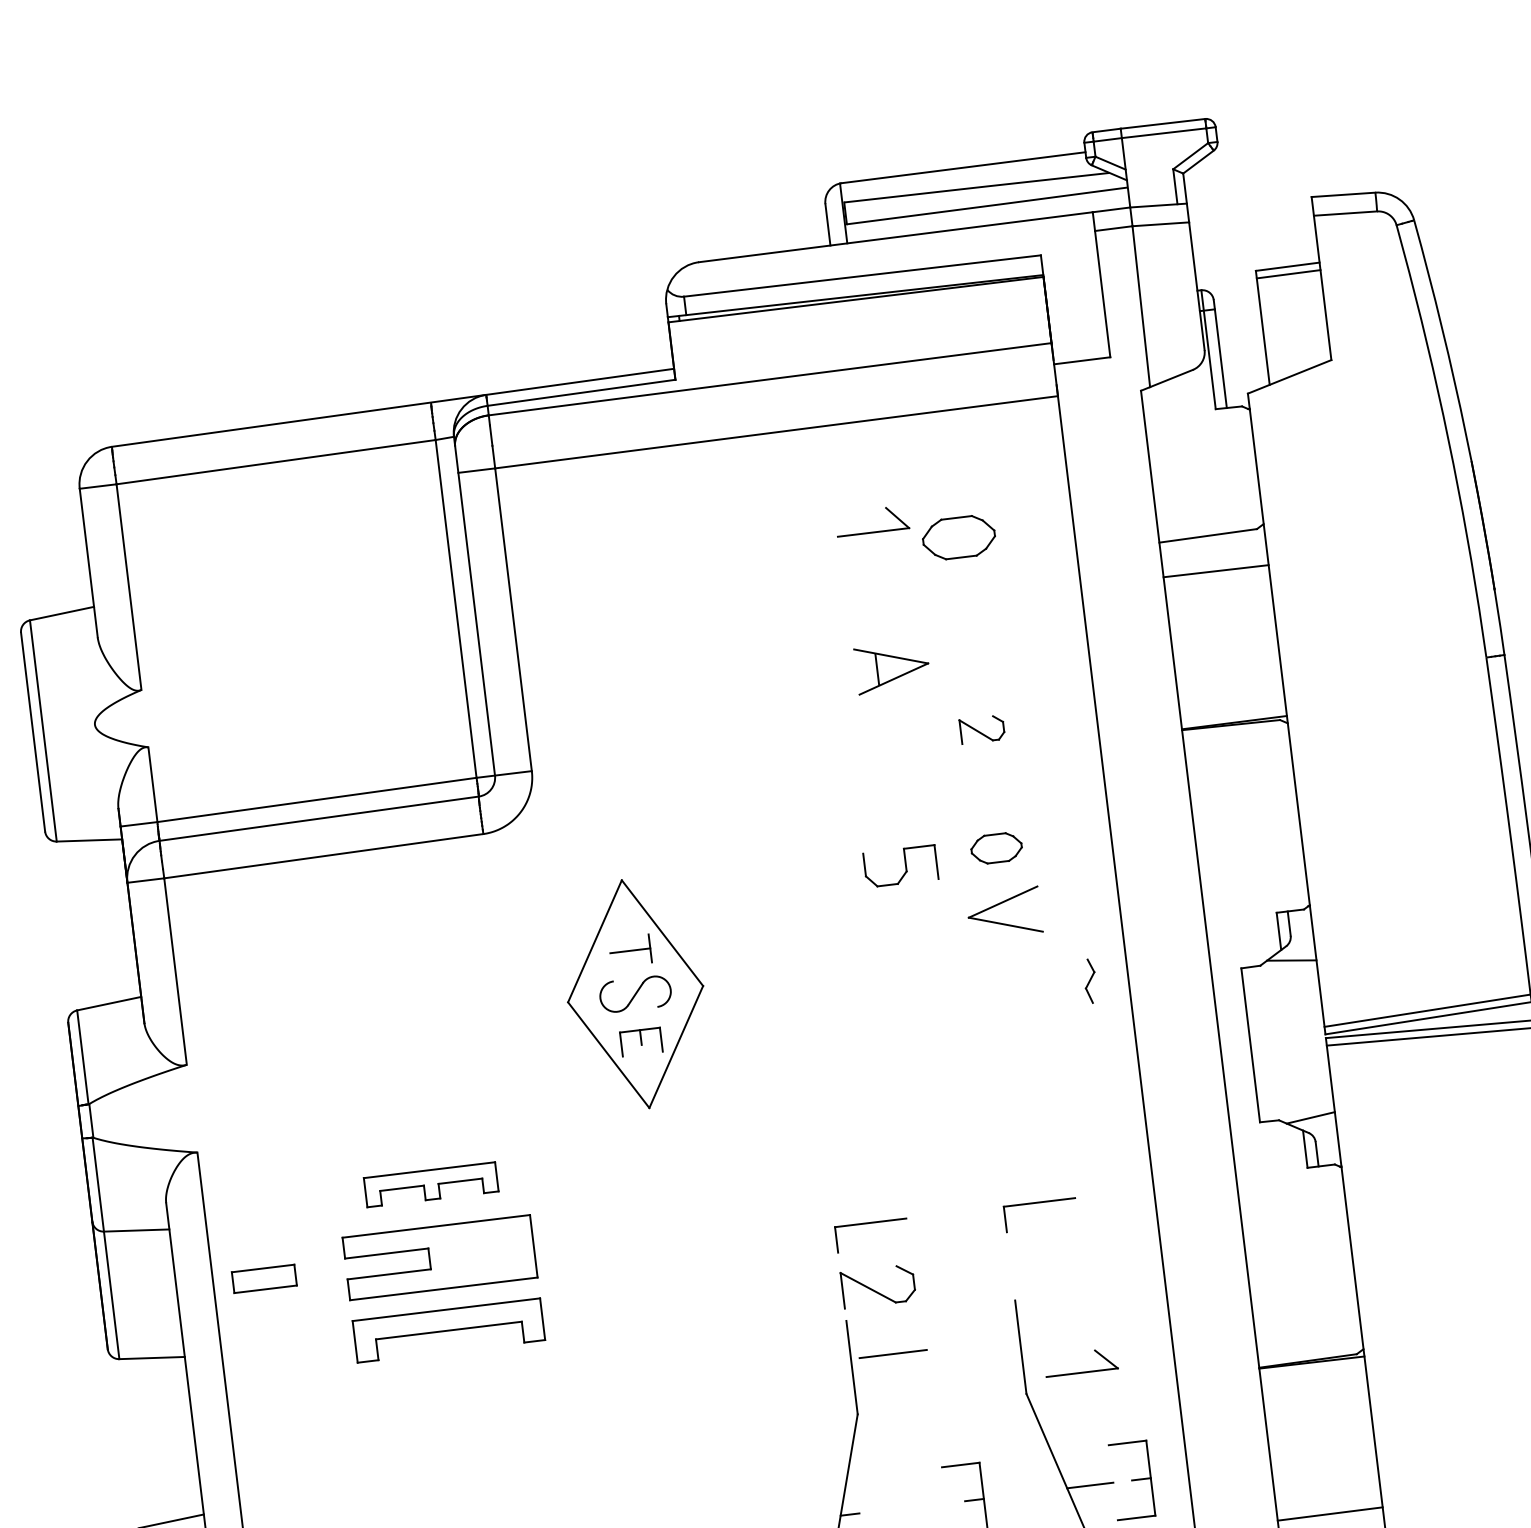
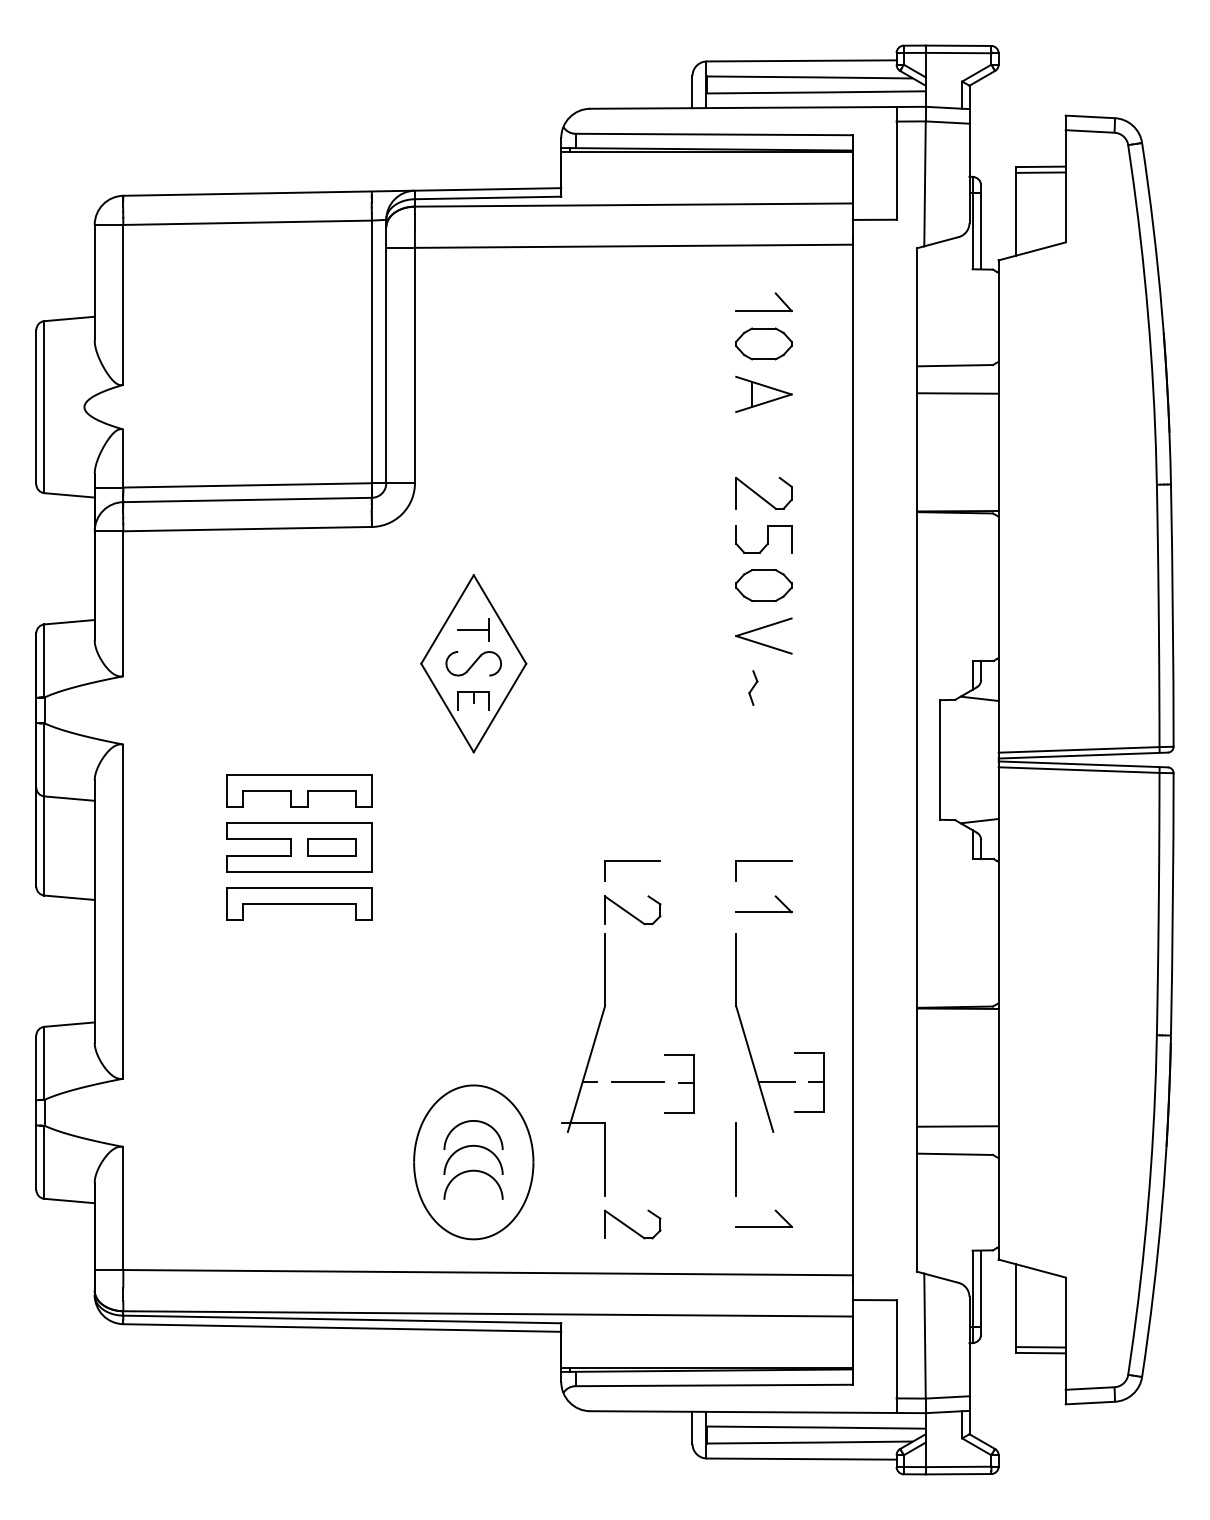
part: (872, 531) -> (763, 310), moved
part: (892, 667) -> (763, 394), moved
part: (981, 728) -> (763, 492), size x1.67
part: (996, 848) -> (763, 585), size x1.43
part: (900, 866) -> (763, 539), moved
part: (1090, 980) -> (753, 687), moved
part: (431, 1184) -> (299, 790), size x1.43
part: (263, 1278) -> (331, 847), moved
line: (892, 1352) -> (637, 1081), moved
part: (1081, 1371) -> (763, 911), moved

